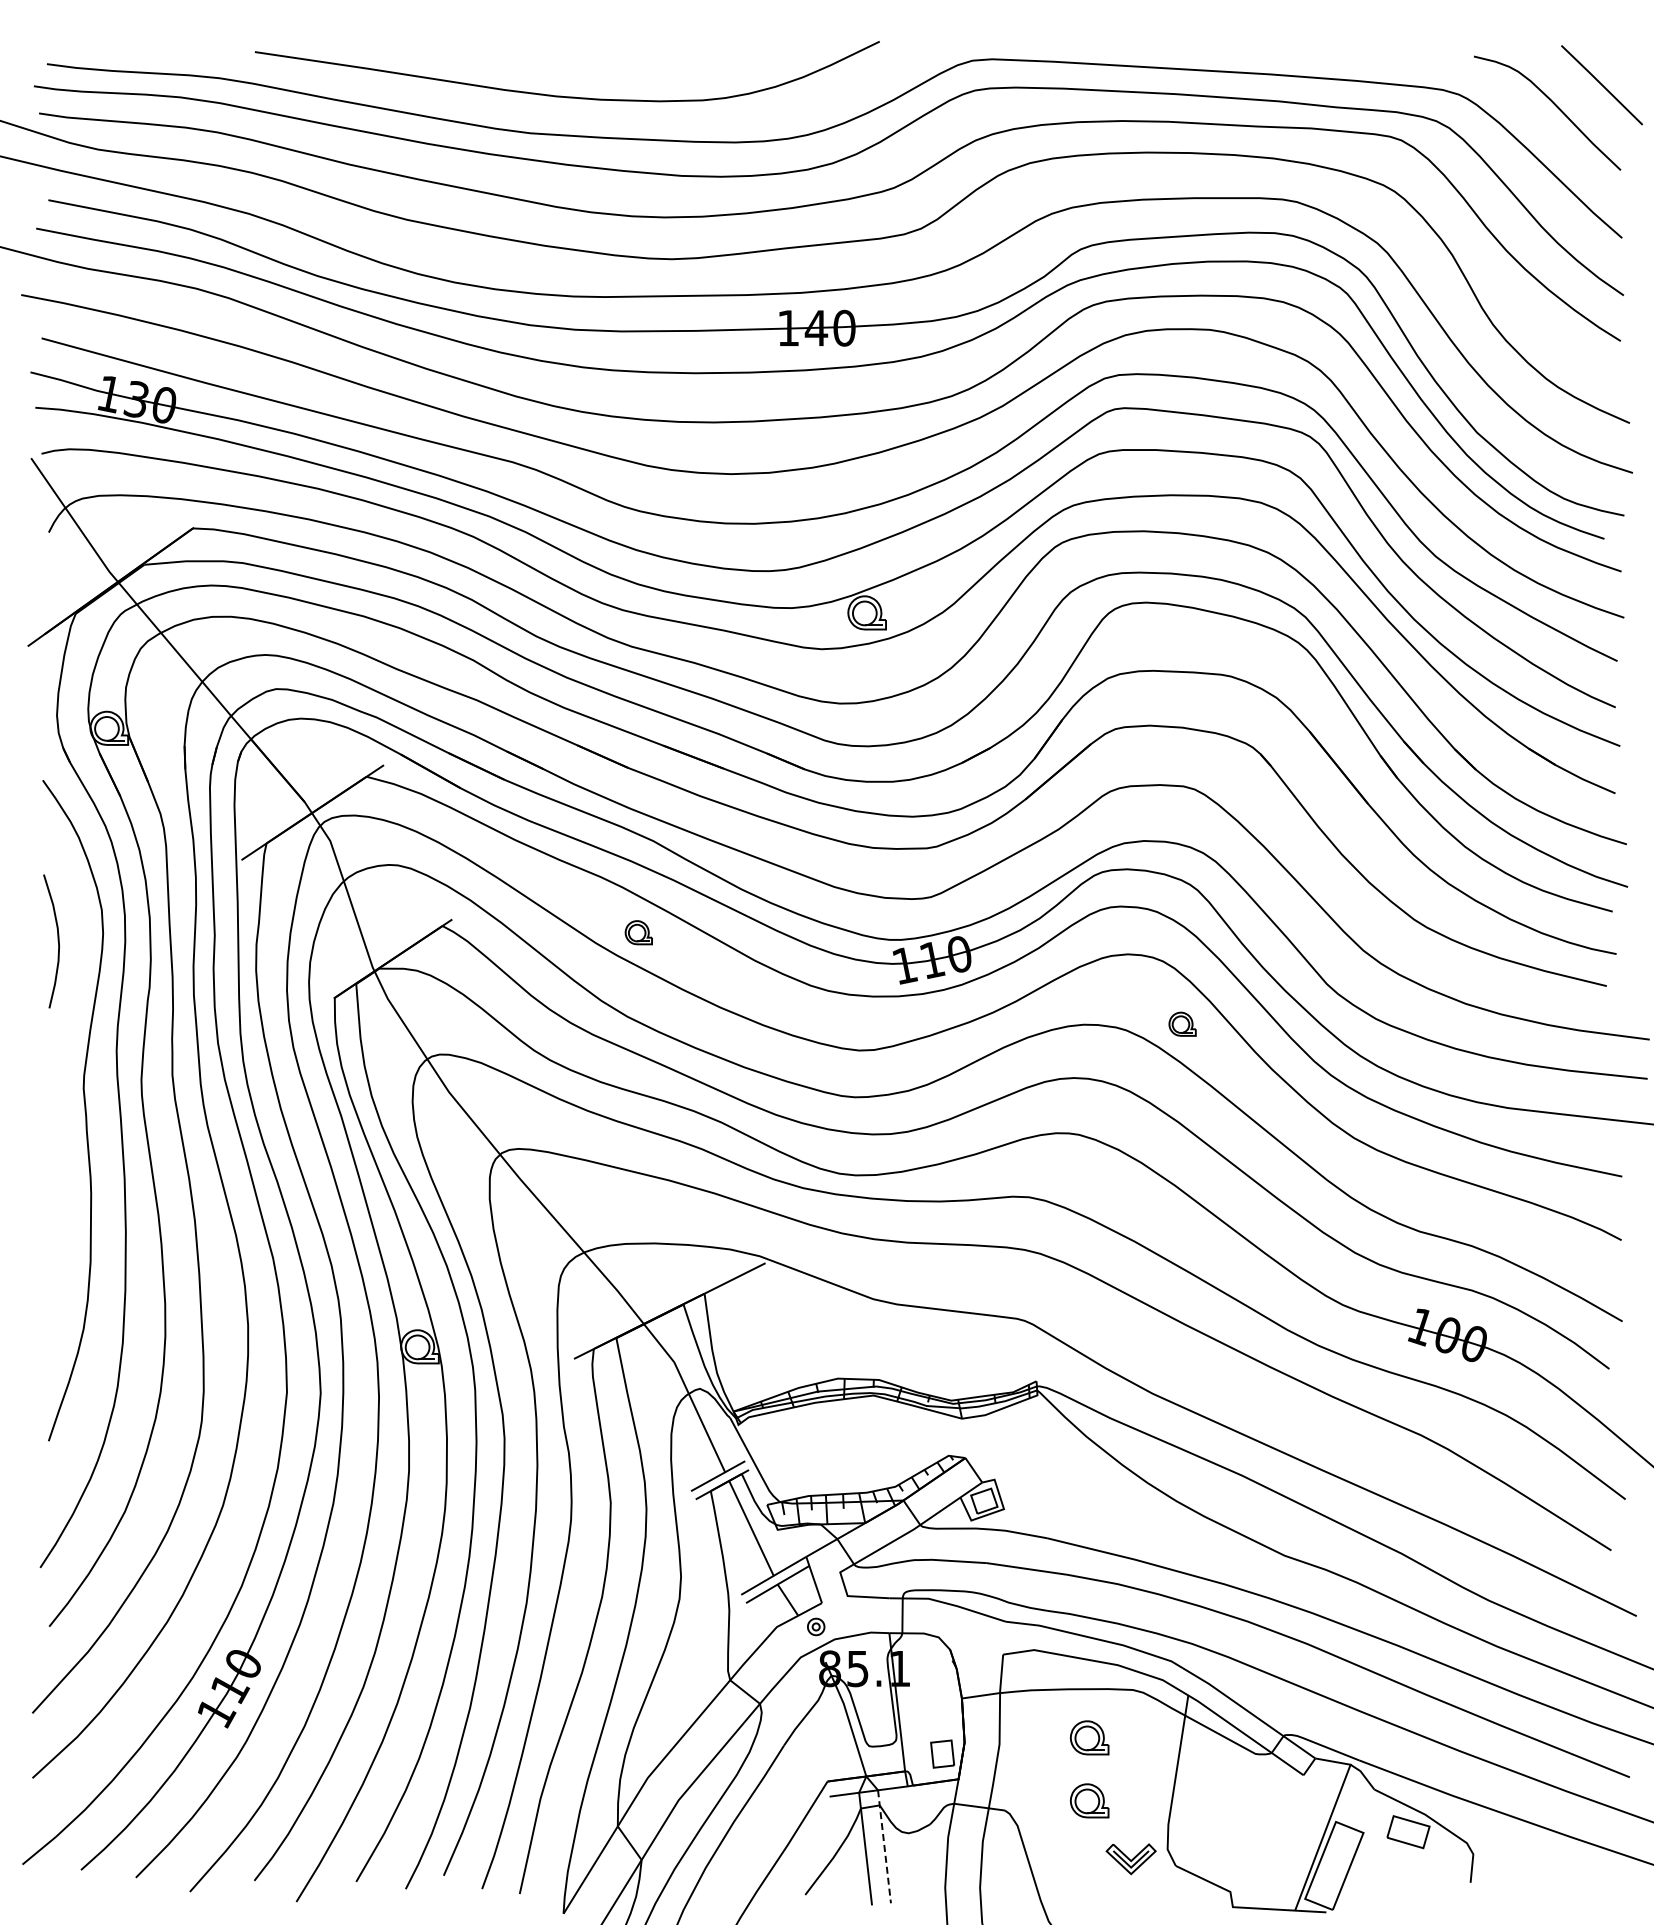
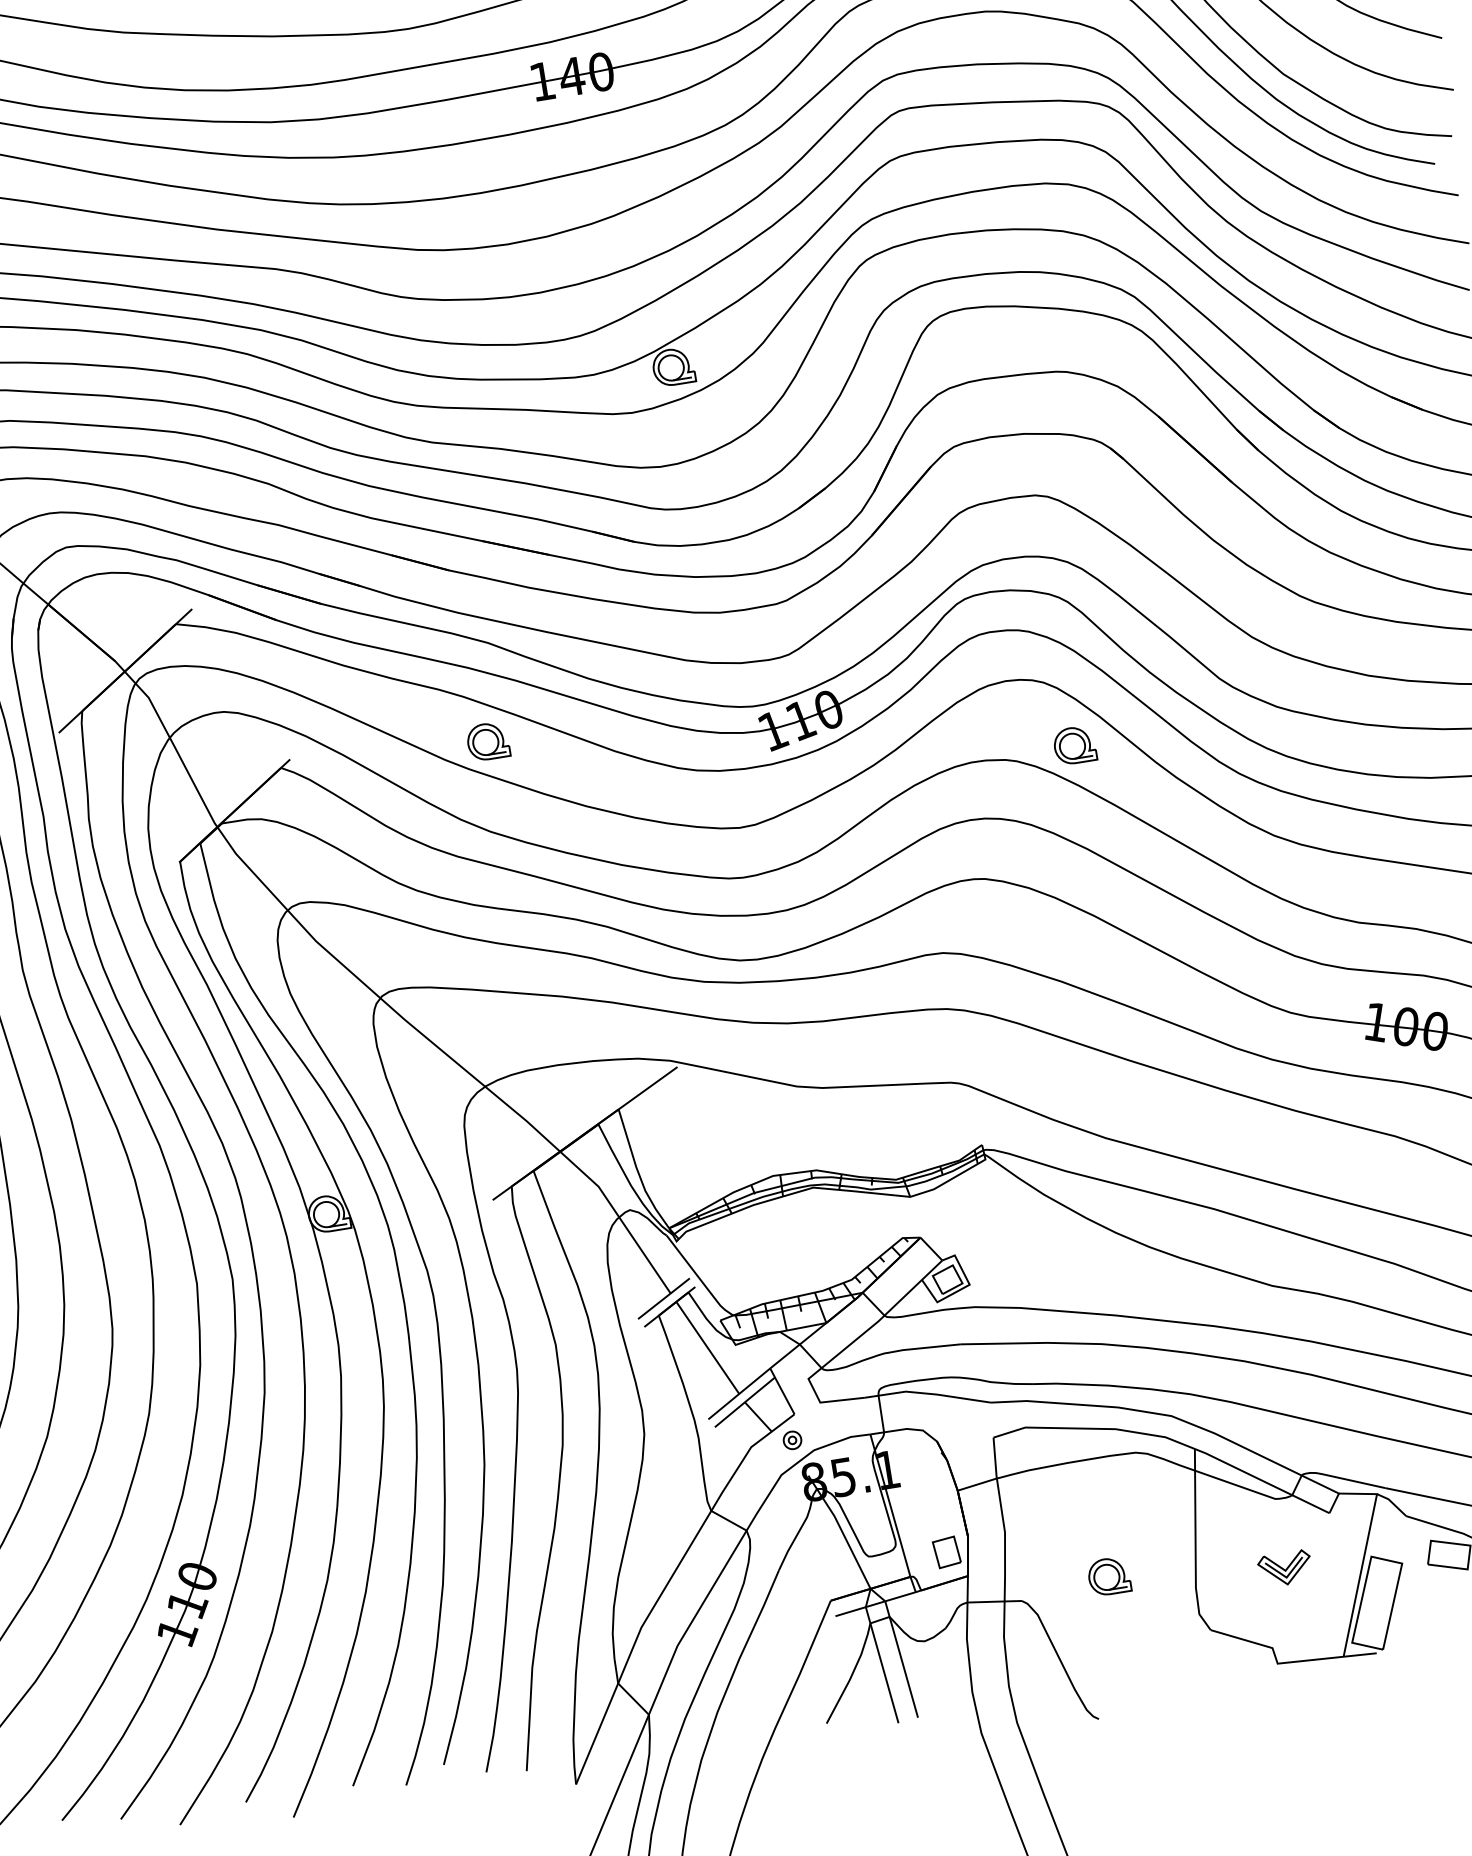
part: (638, 932) -> (487, 741), size x1.43
part: (1182, 1023) -> (1074, 744), size x1.43
part: (1089, 1737) -> (1098, 1509), removed
line: (884, 1845) -> (901, 1658), dashed -> solid
part: (1130, 1859) -> (1284, 1569), moved

